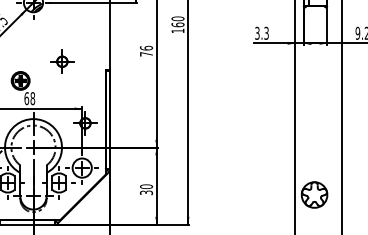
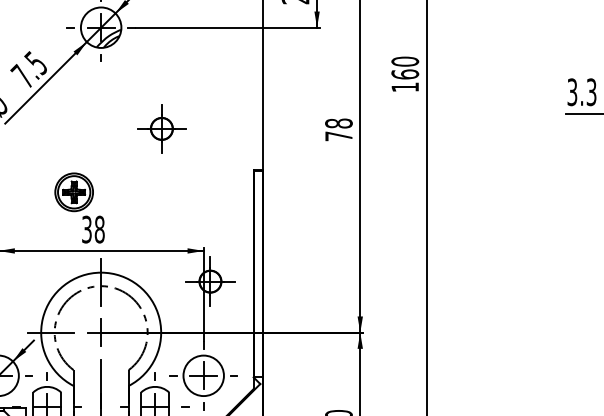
text: (146, 48) -> (338, 124), 76 -> 78
part: (62, 61) -> (162, 128), moved
text: (26, 98) -> (86, 229), 68 -> 38

